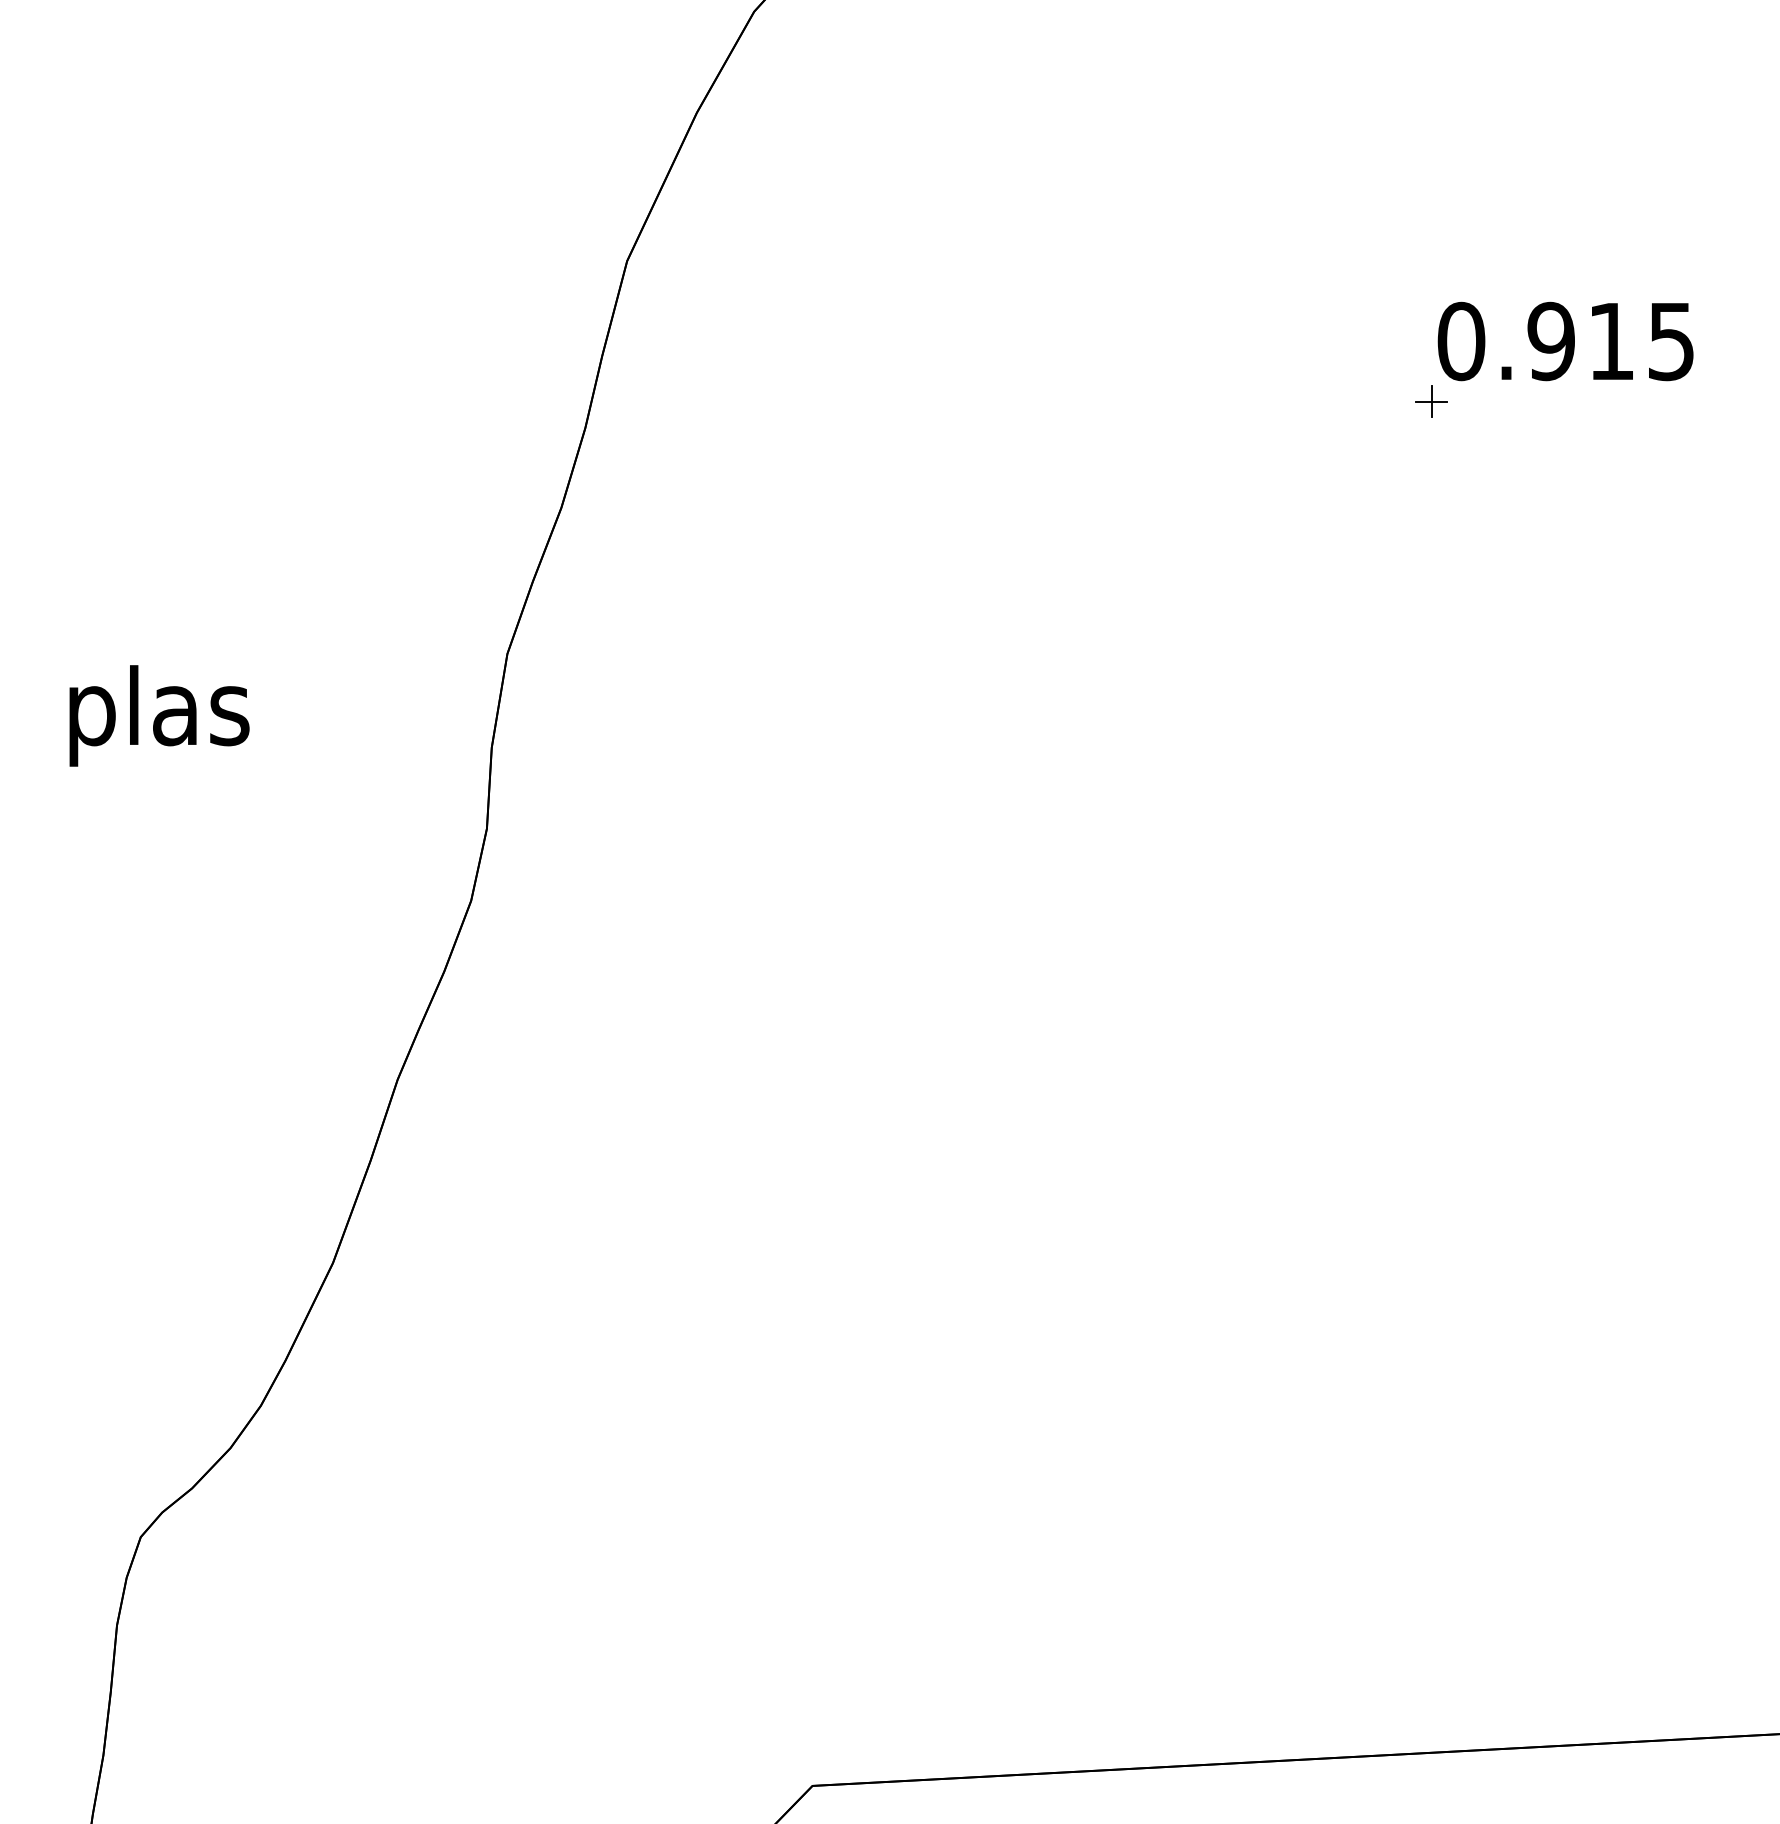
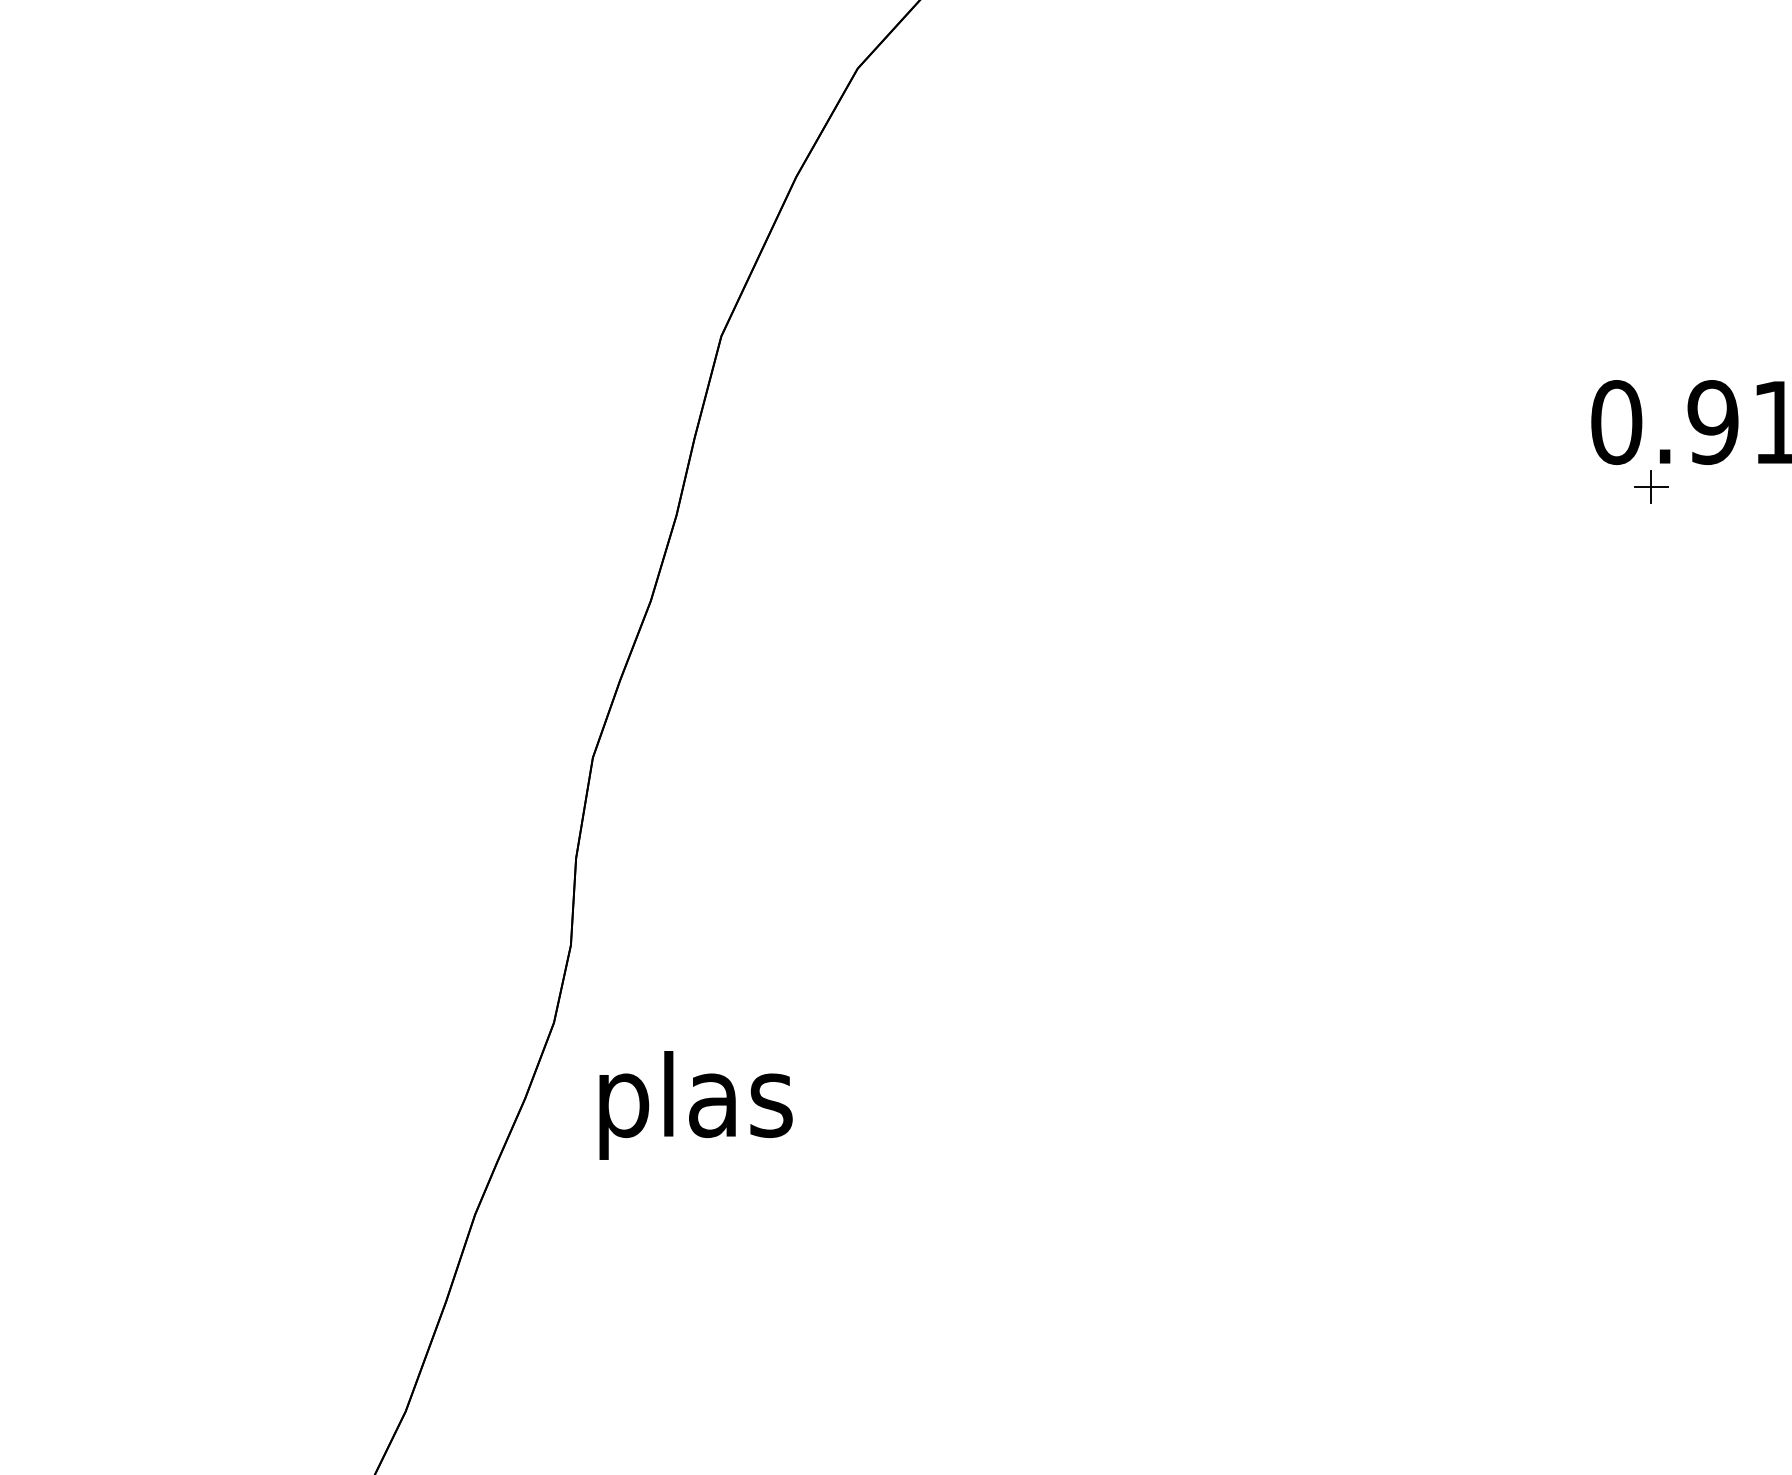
part: (1431, 401) -> (1651, 486), moved
text: (159, 715) -> (695, 1104), moved

